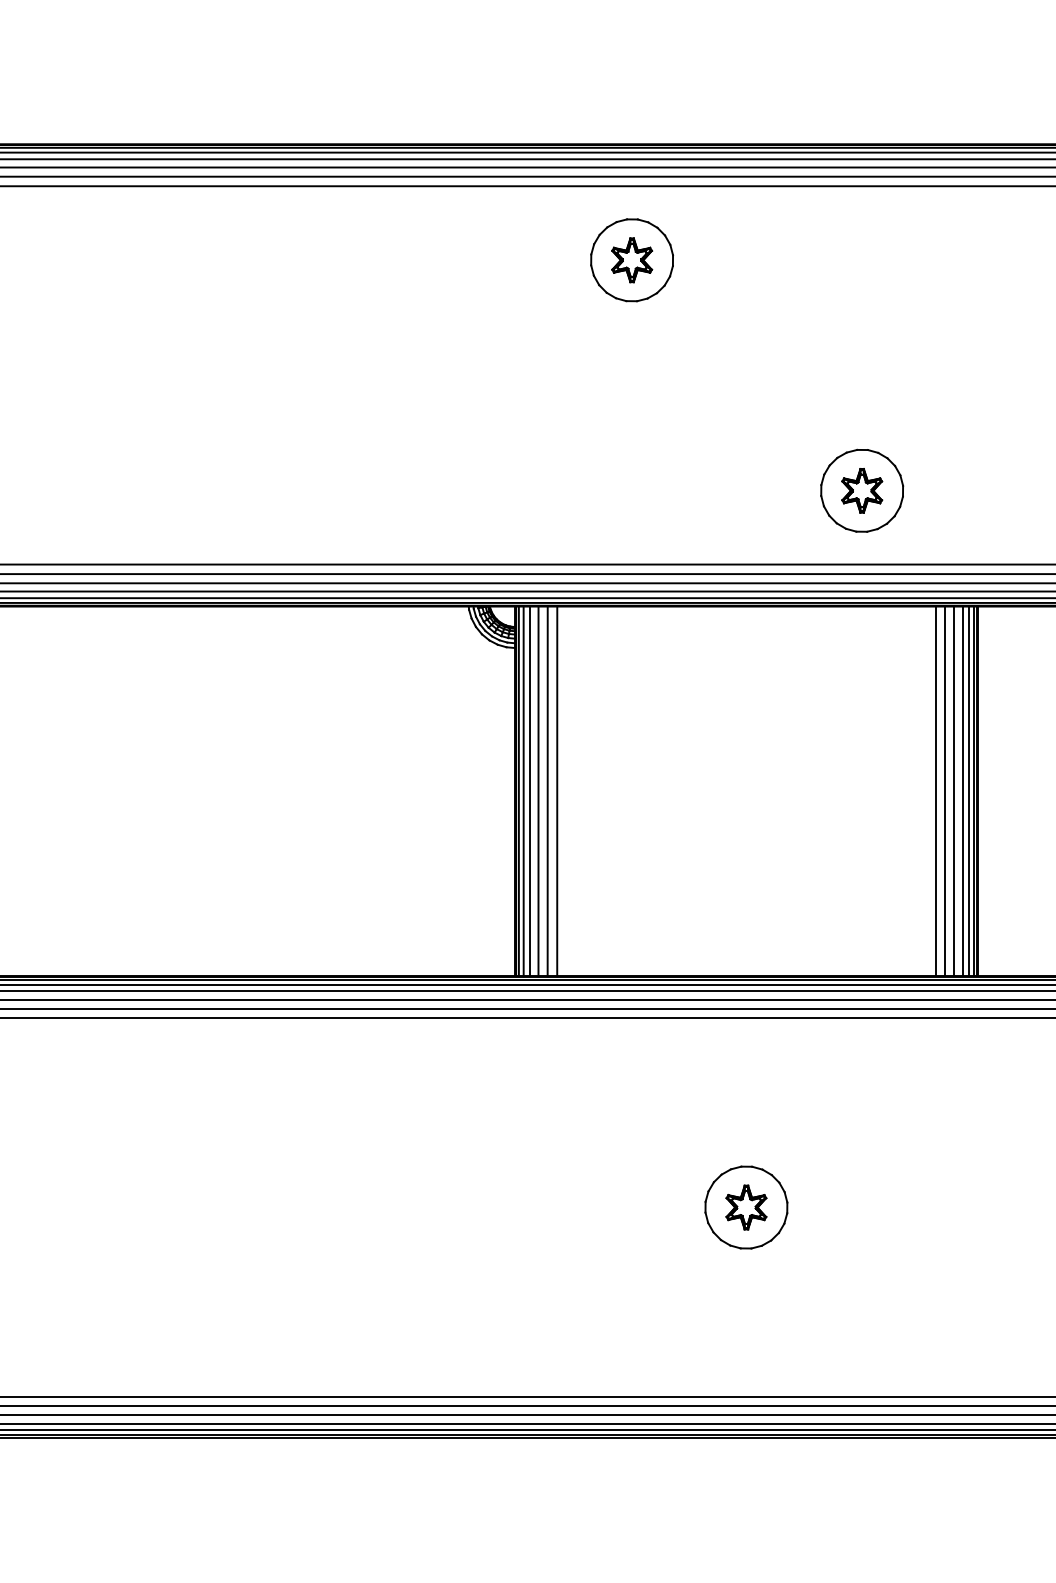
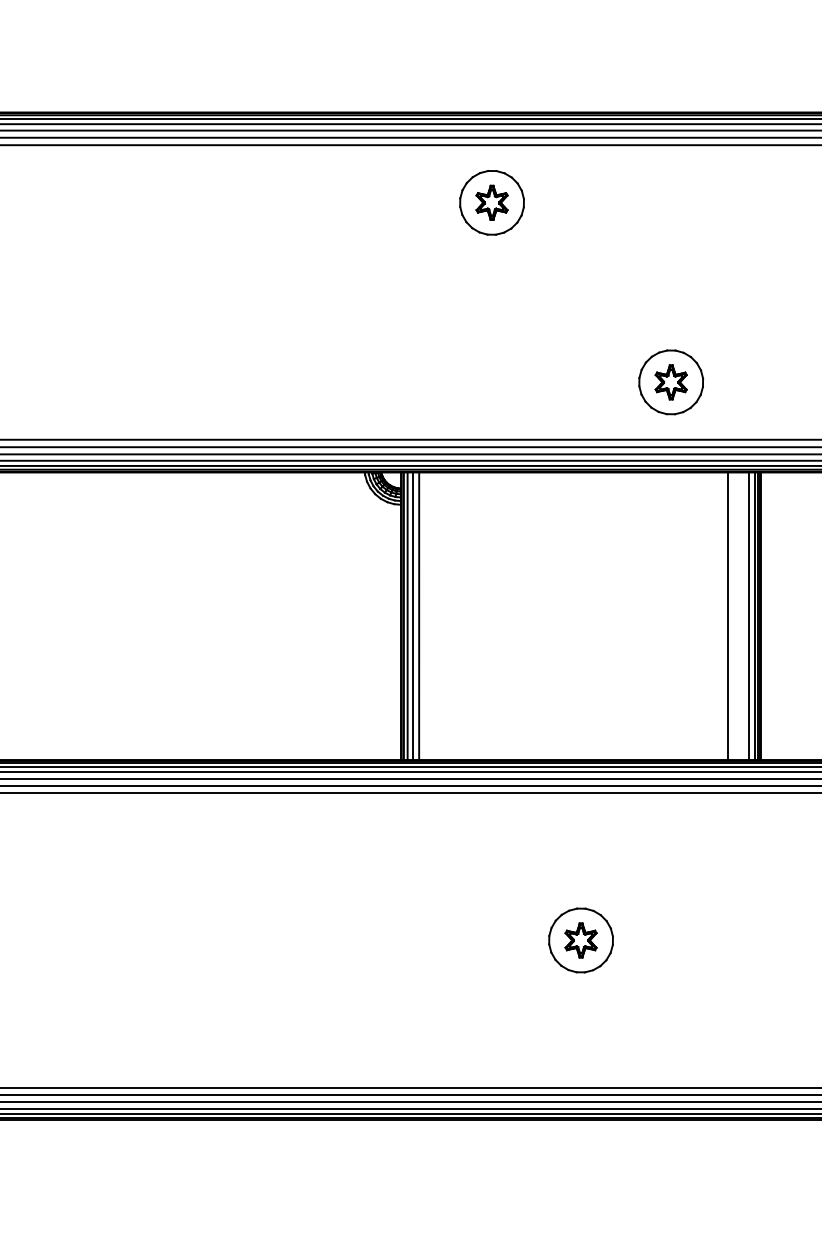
line: (547, 791) -> (426, 616), removed
line: (556, 791) -> (433, 616), removed
line: (944, 791) -> (735, 616), removed
line: (953, 791) -> (742, 616), removed

